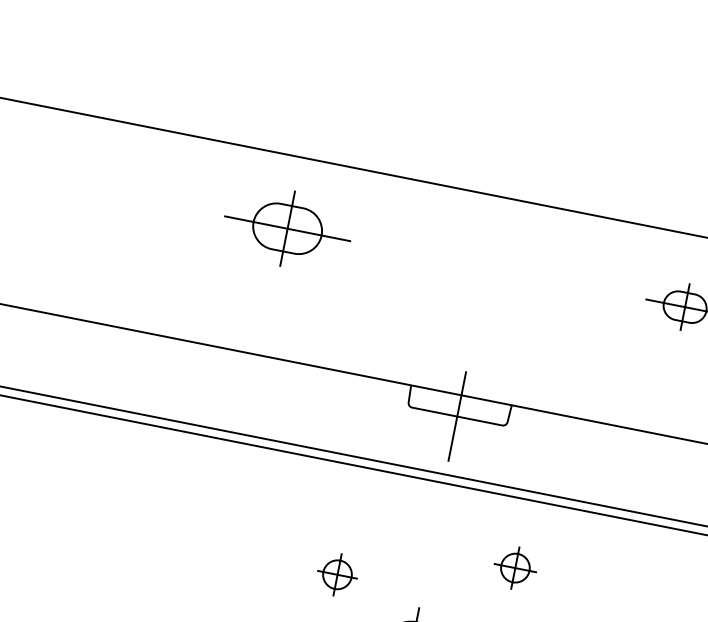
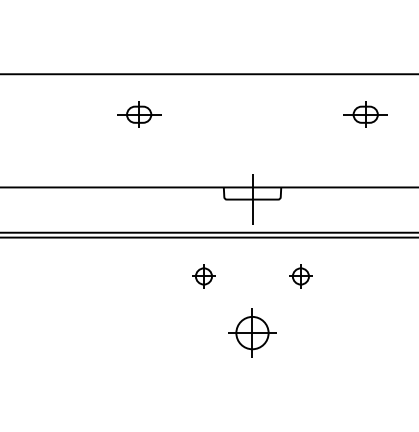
part: (288, 228) -> (139, 114), size x0.62
part: (336, 574) -> (203, 276), moved

